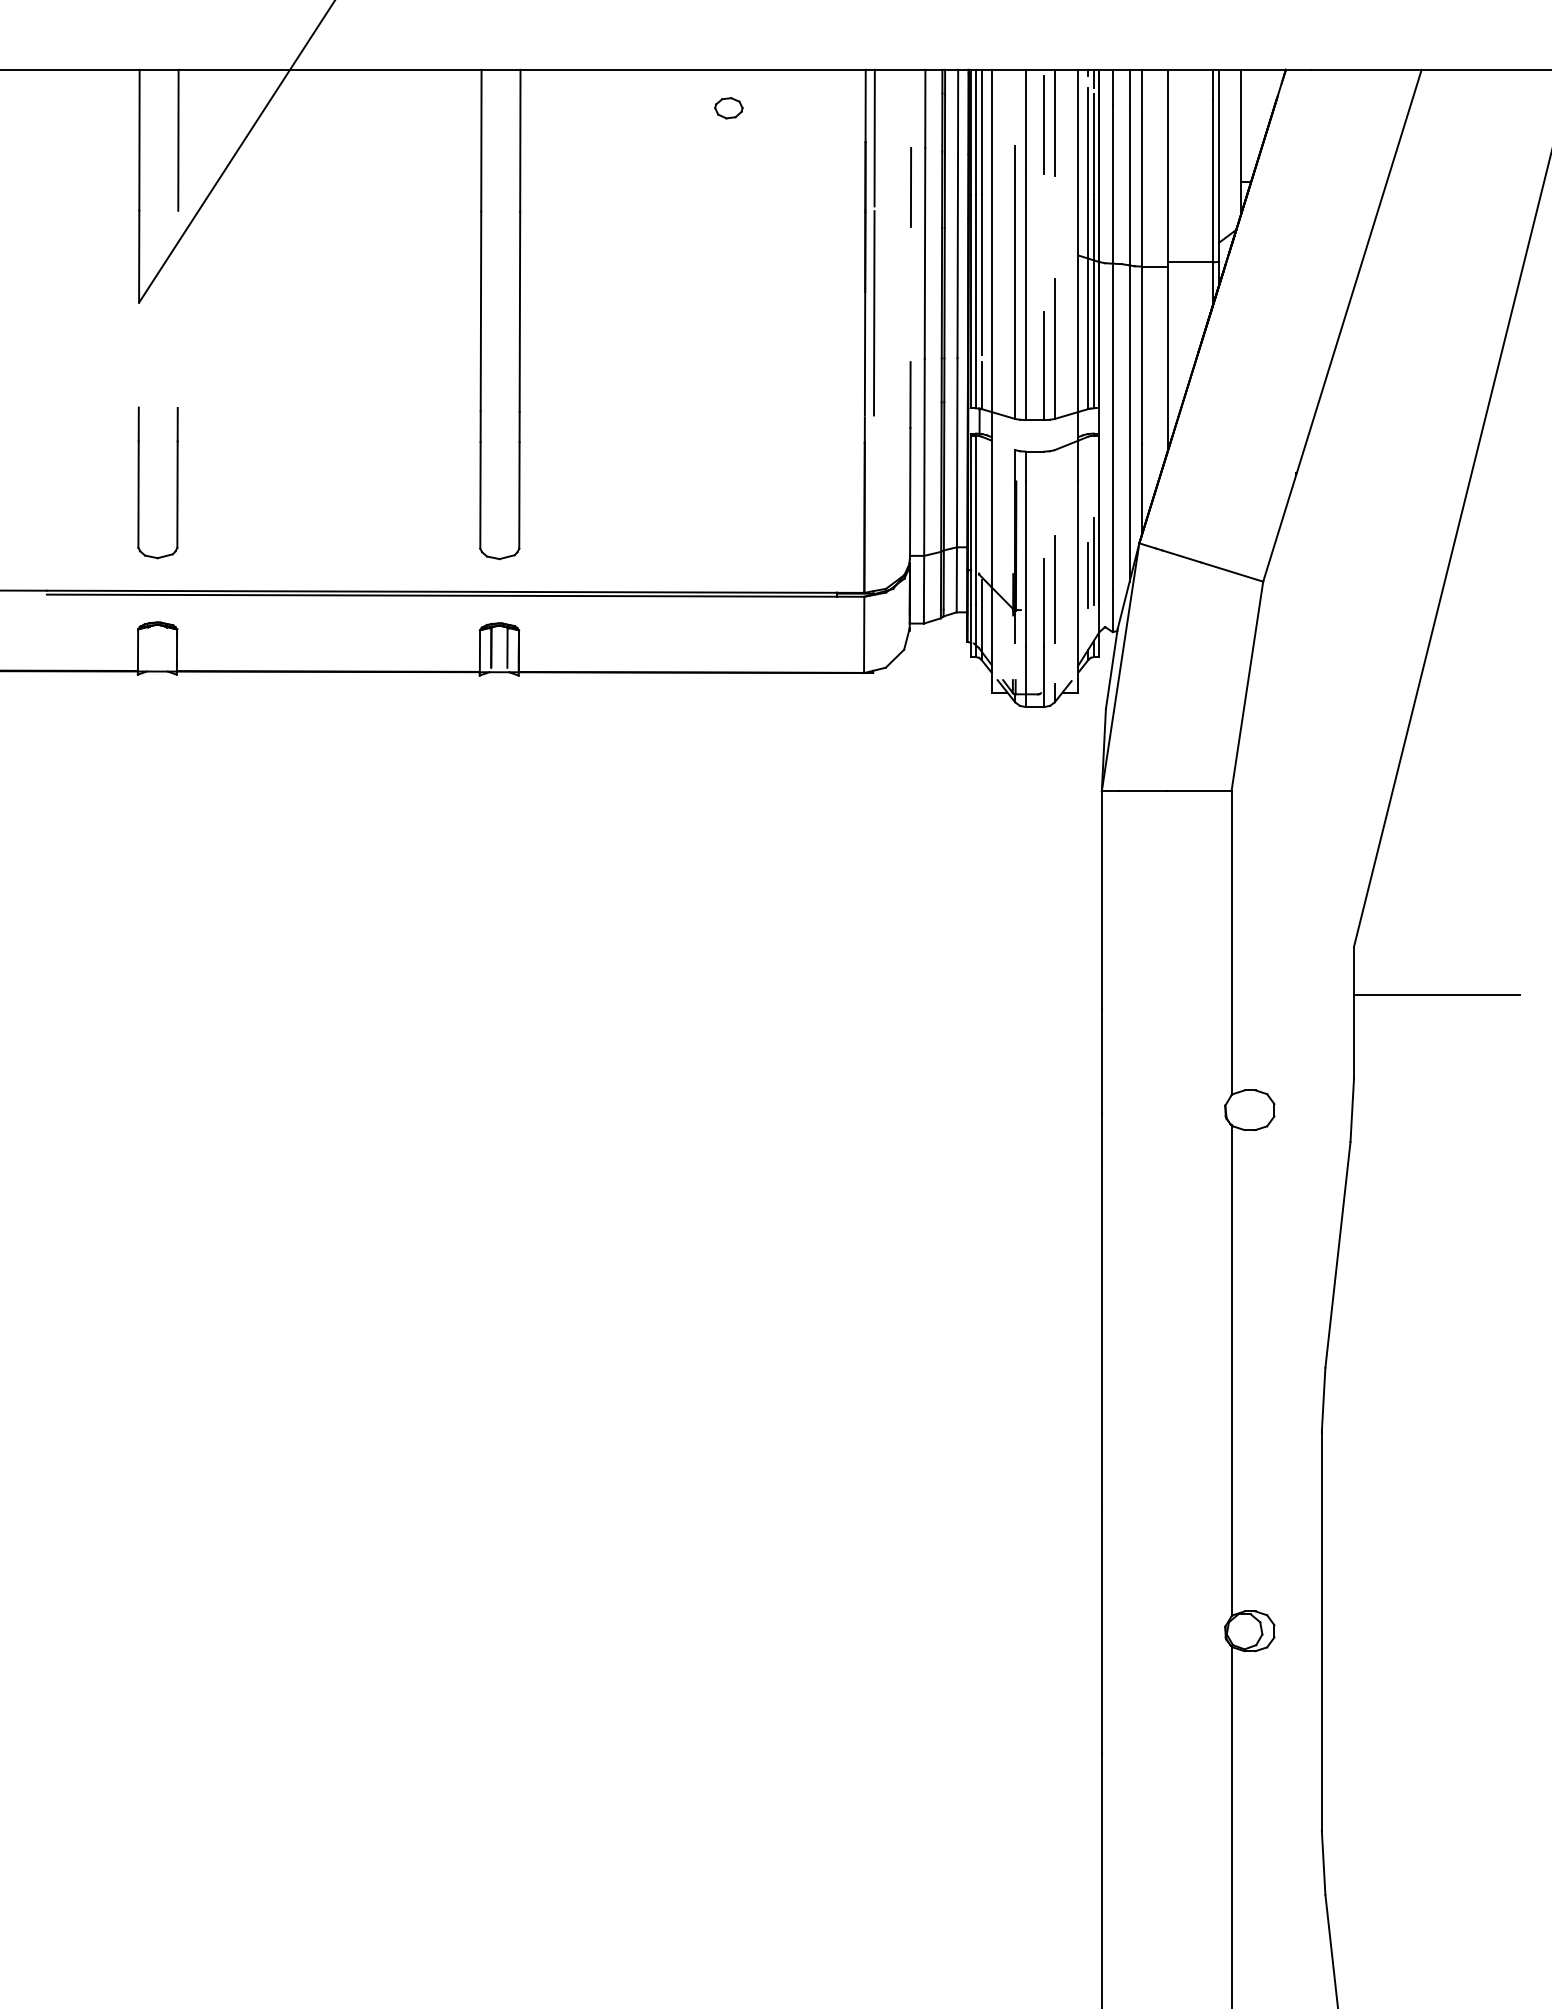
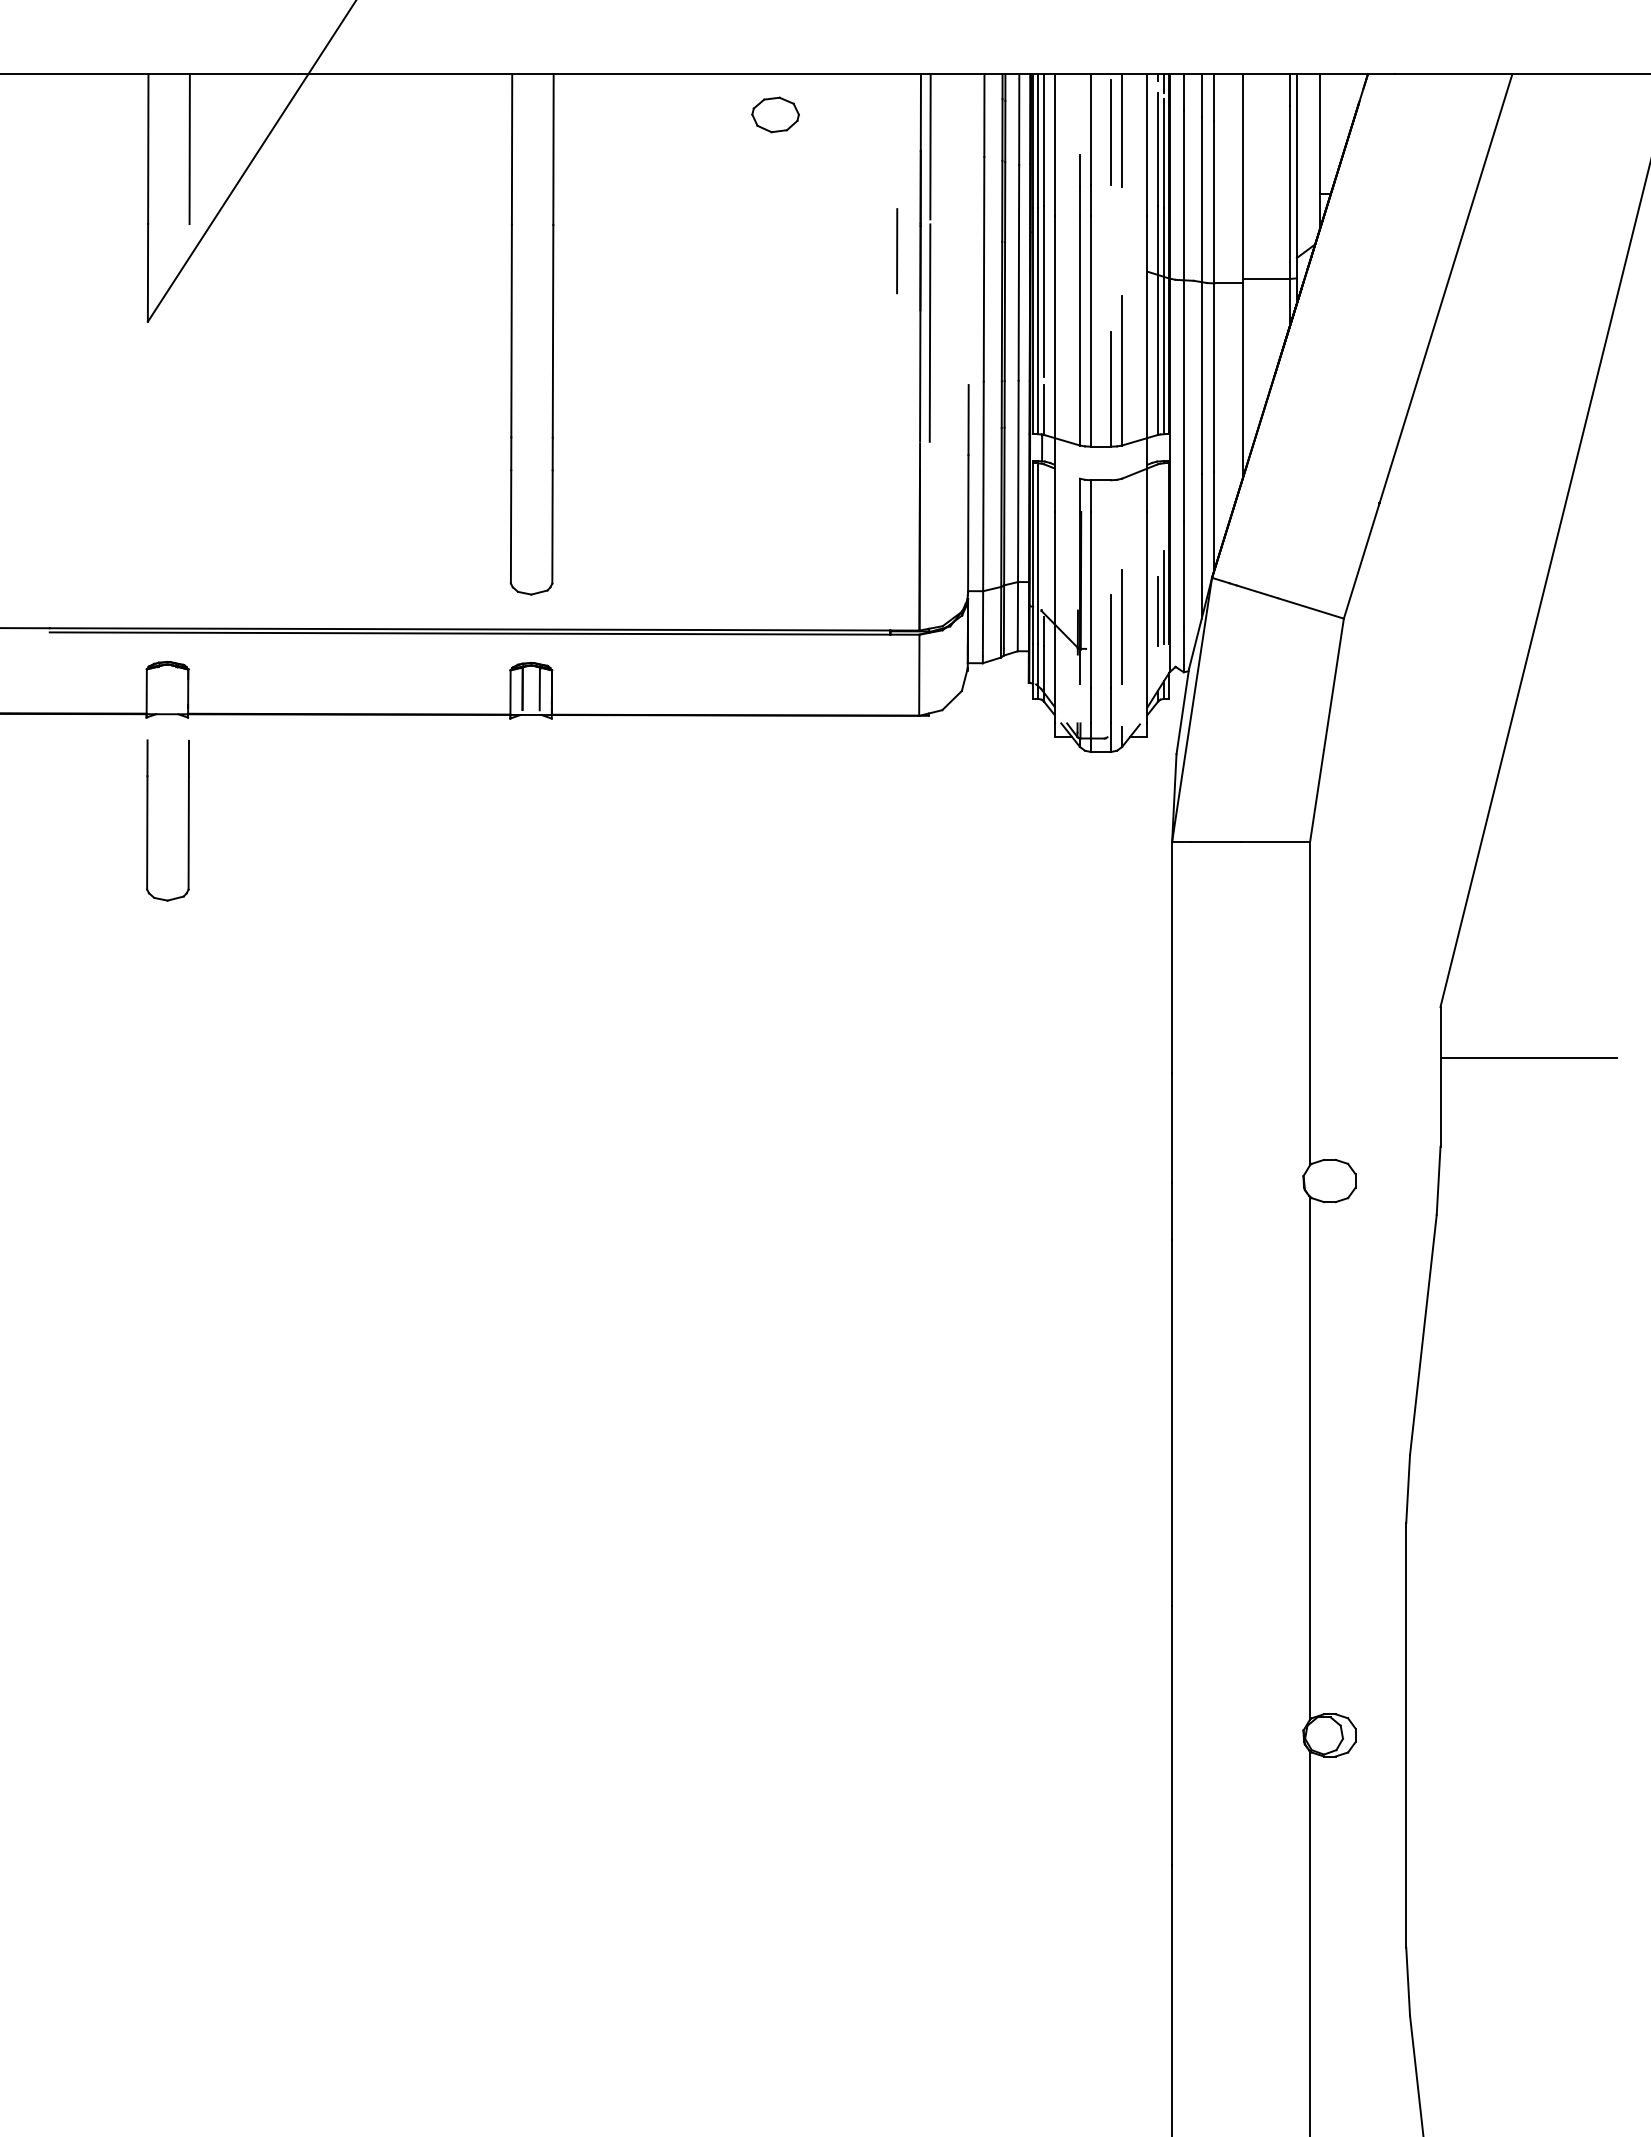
part: (728, 107) -> (774, 114), size x1.6
line: (911, 187) -> (897, 251), moved
part: (139, 482) -> (148, 820), moved

